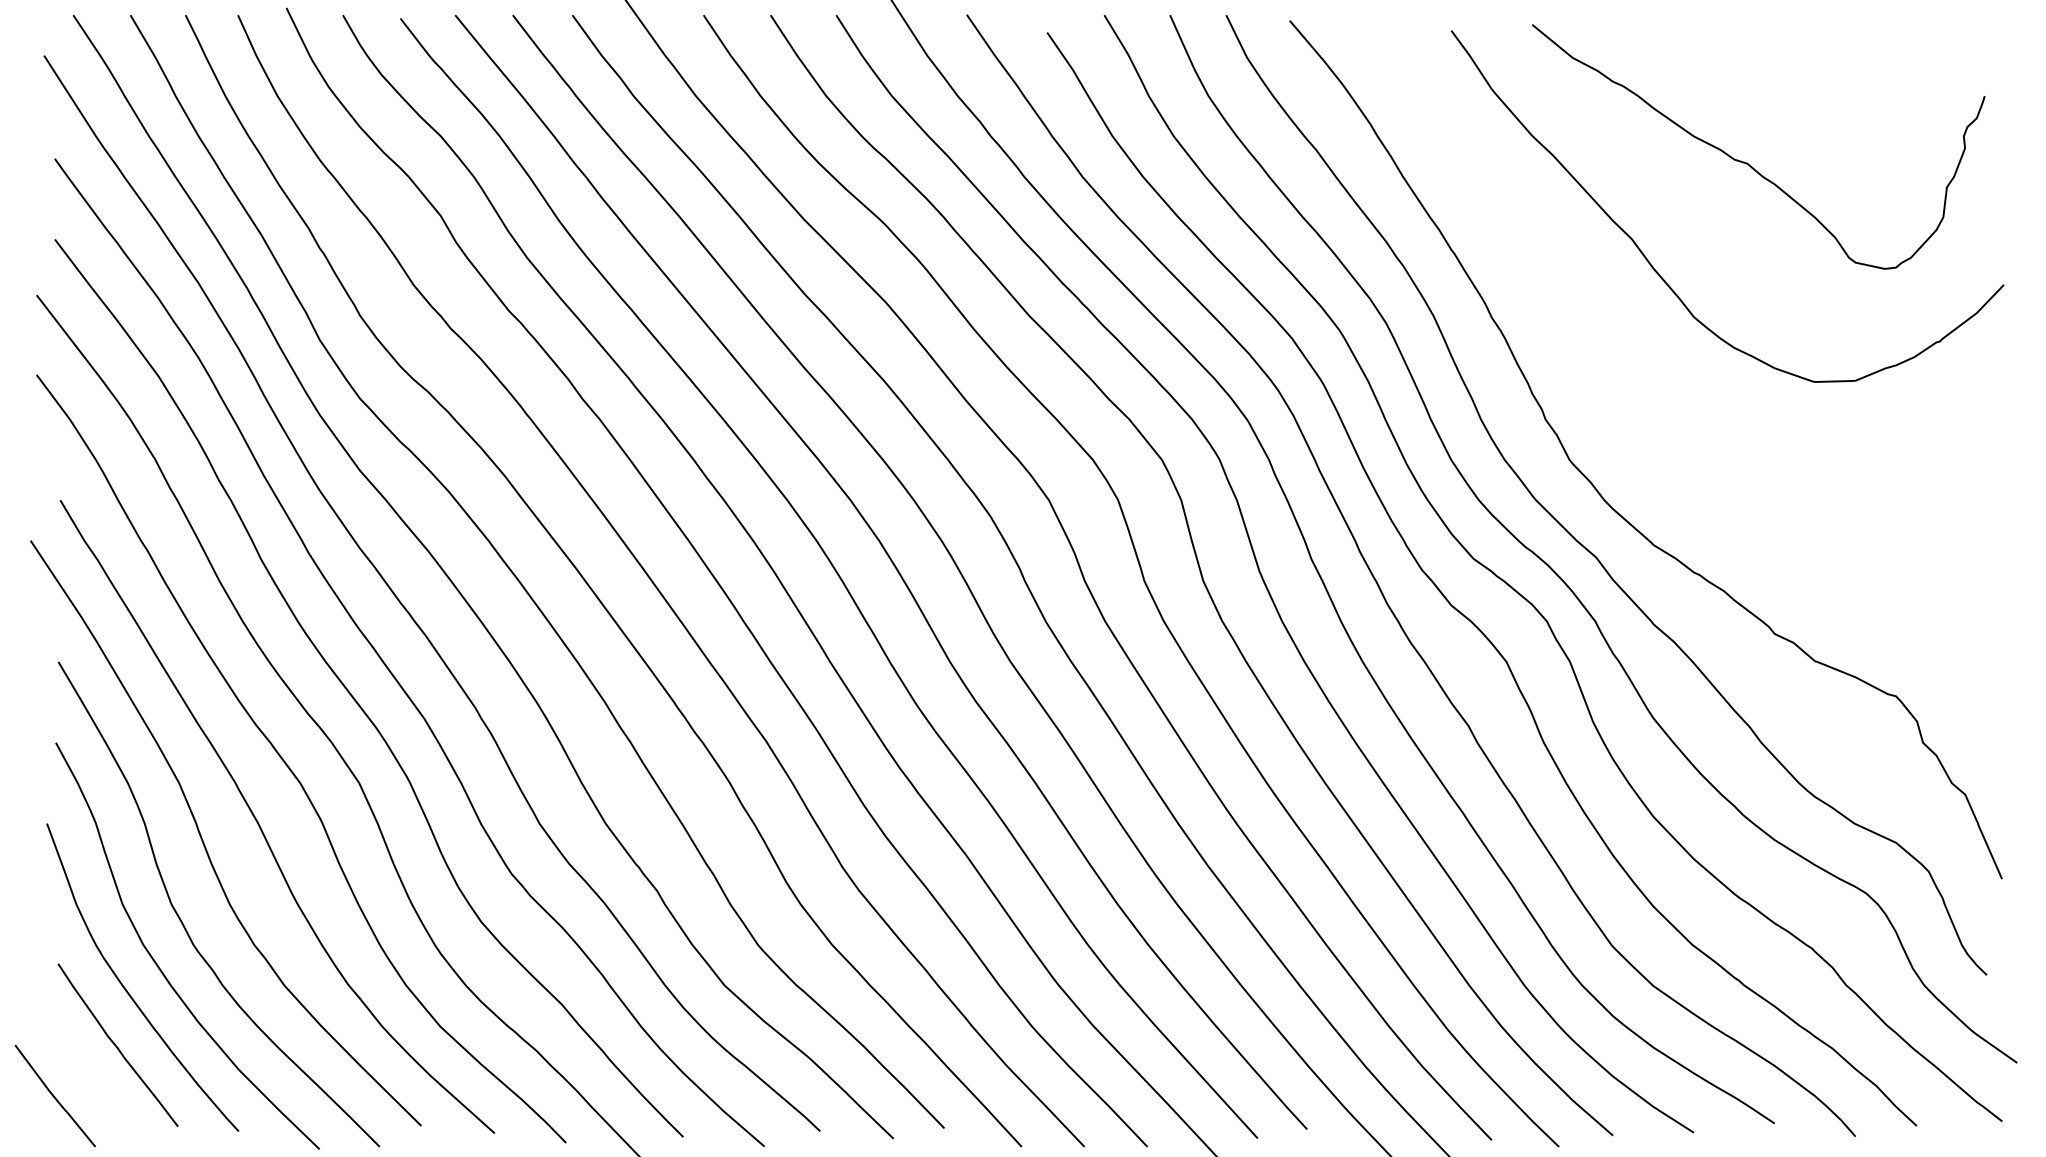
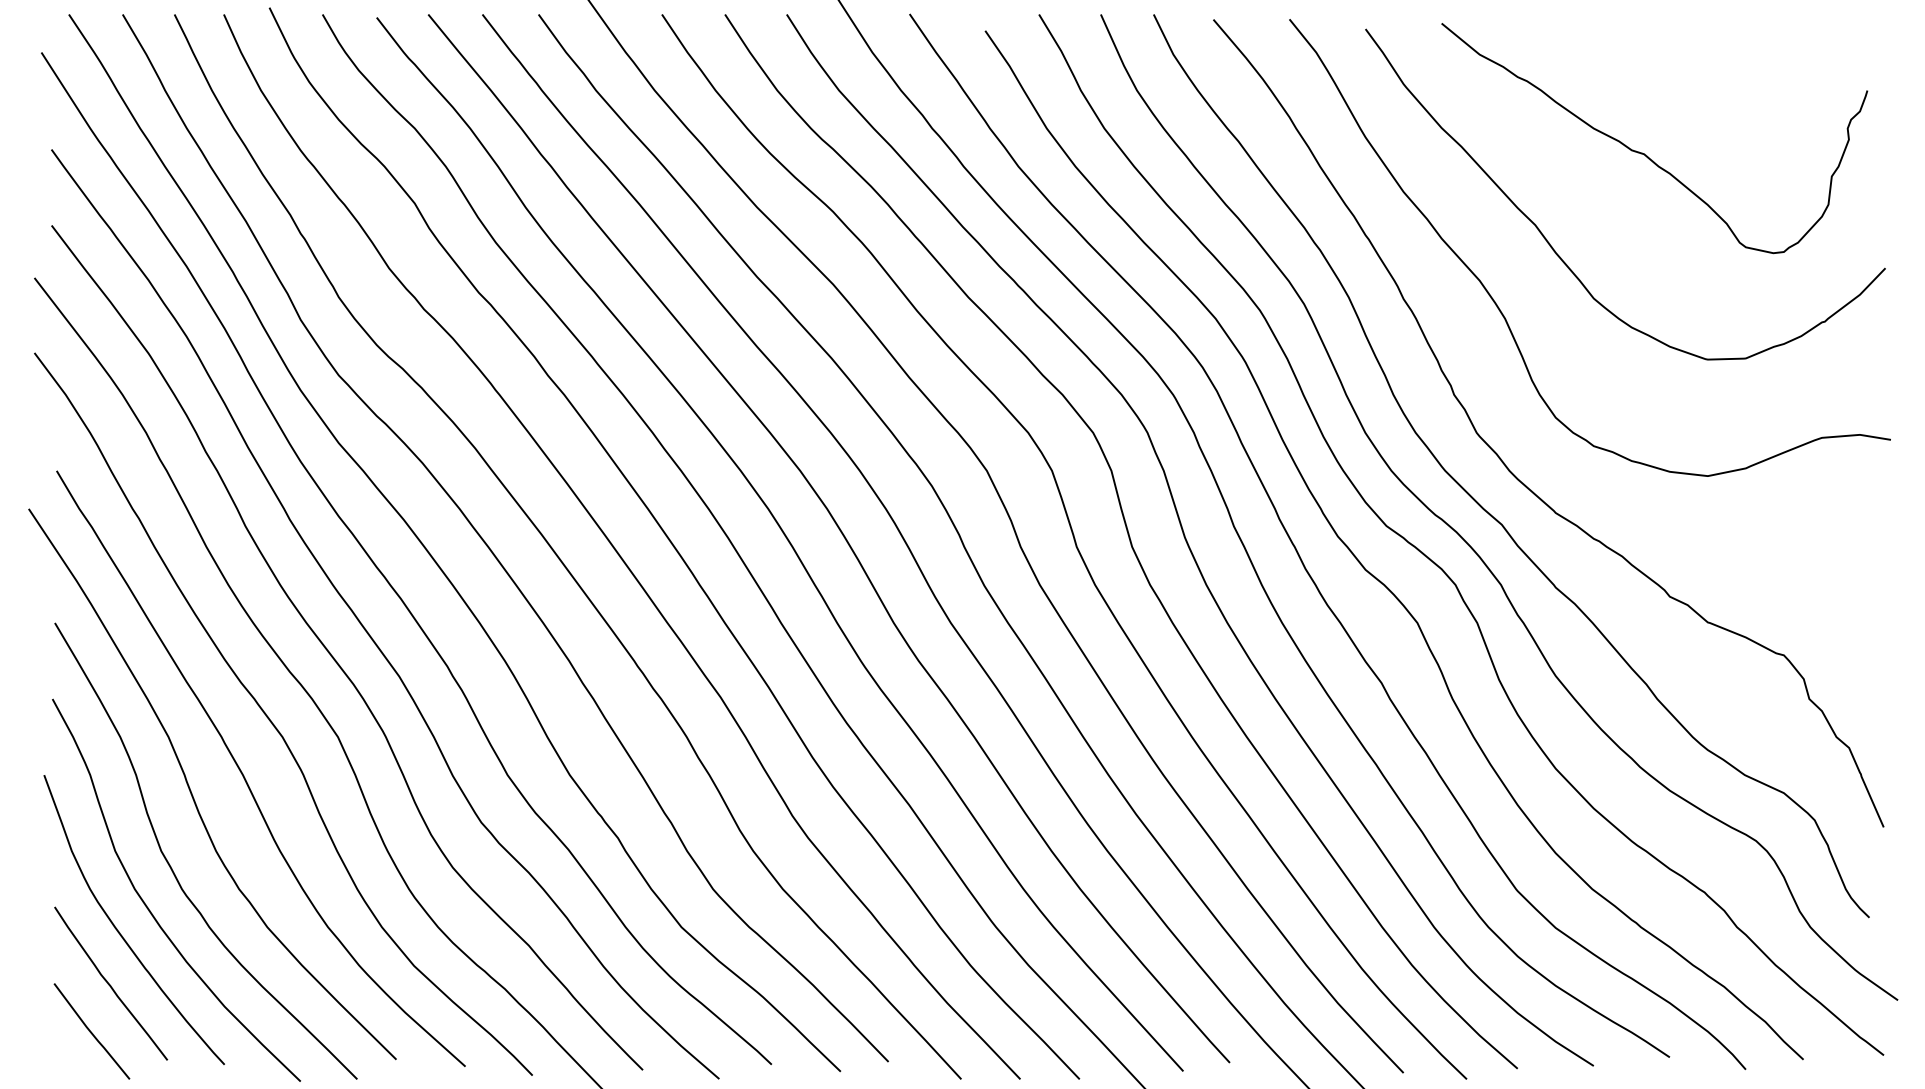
curve: (1593, 326) -> (1499, 307), added
line: (54, 1096) -> (91, 1031), moved

